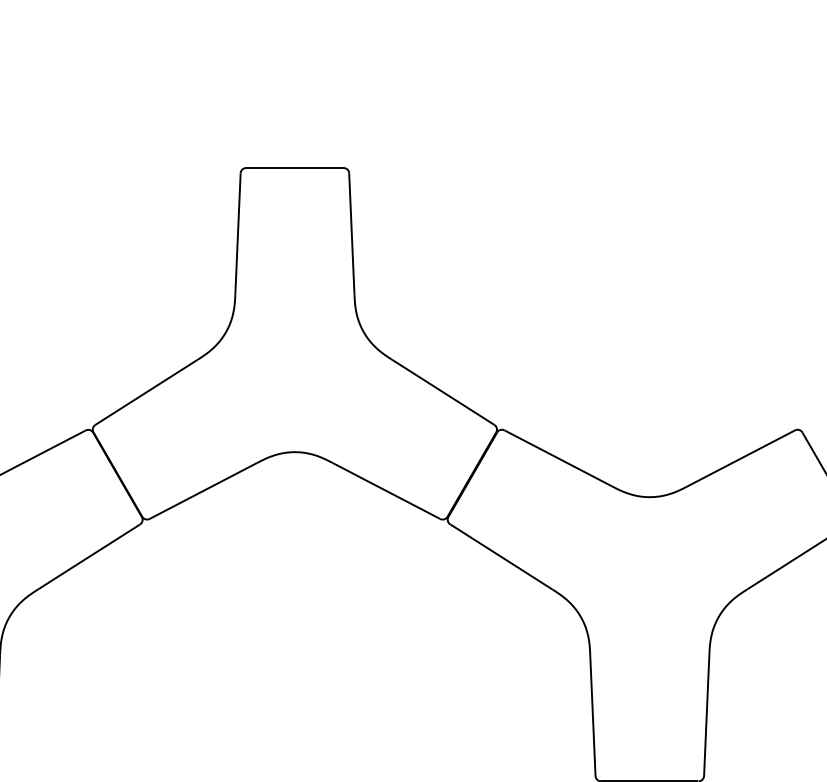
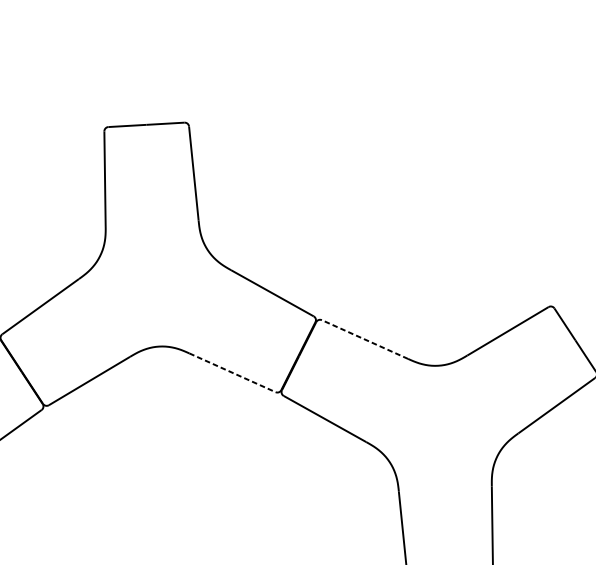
line: (558, 458) -> (365, 339), solid -> dashed
line: (386, 490) -> (232, 372), solid -> dashed

